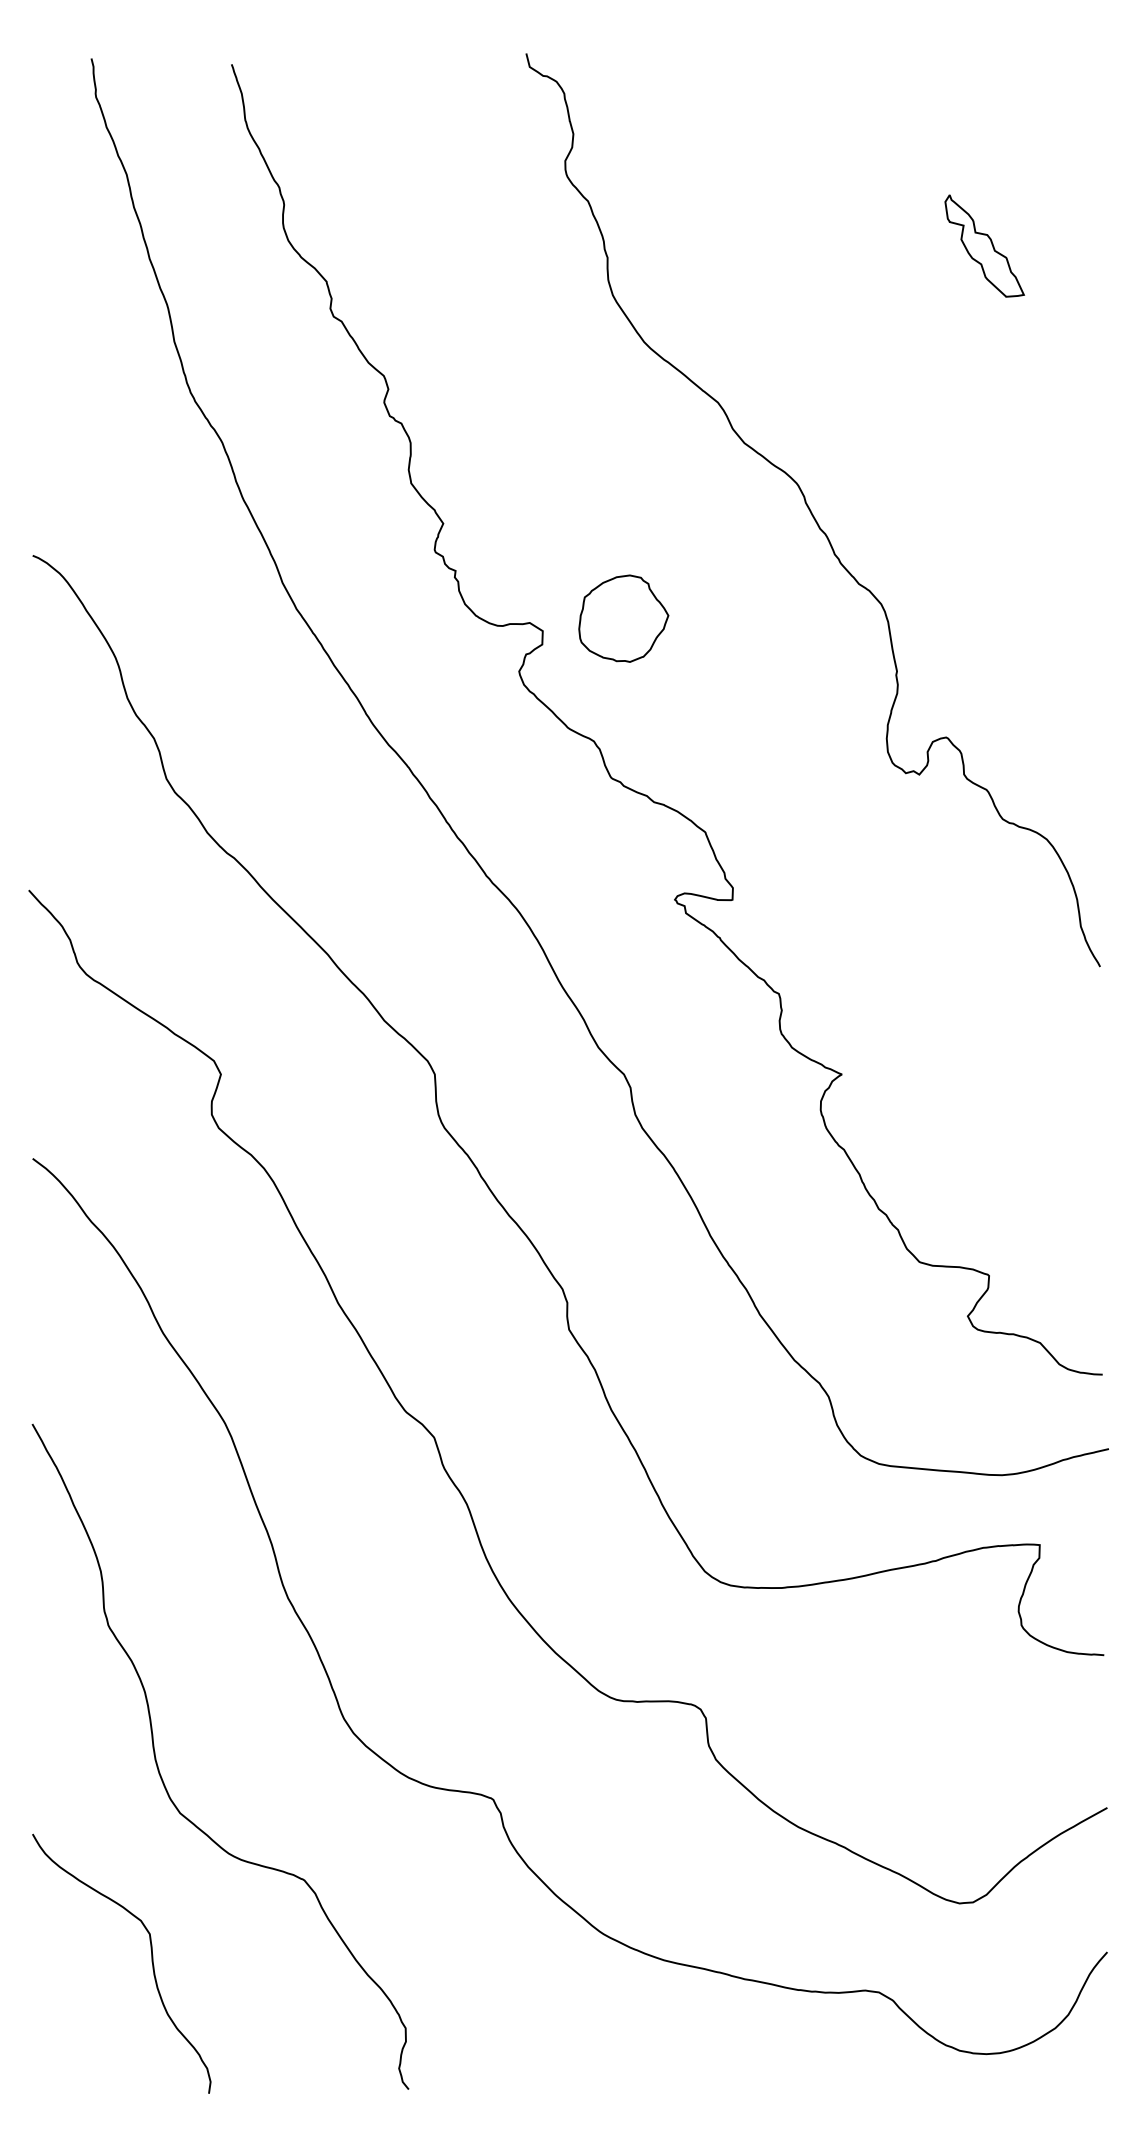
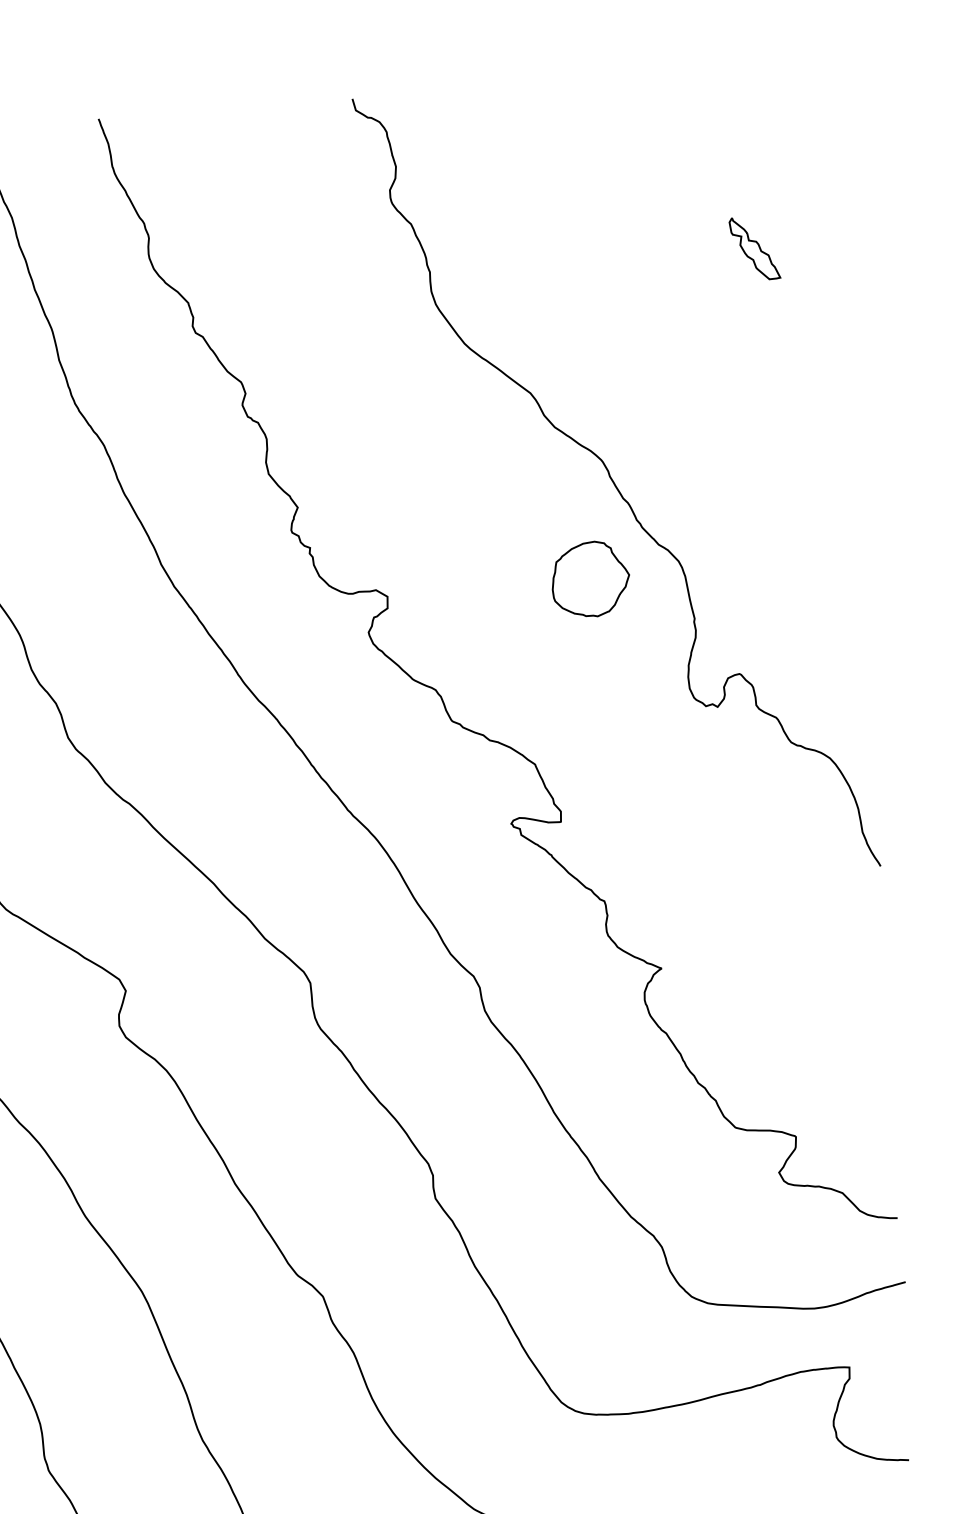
part: (984, 246) -> (754, 248), size x0.71
part: (623, 618) -> (590, 579), moved

